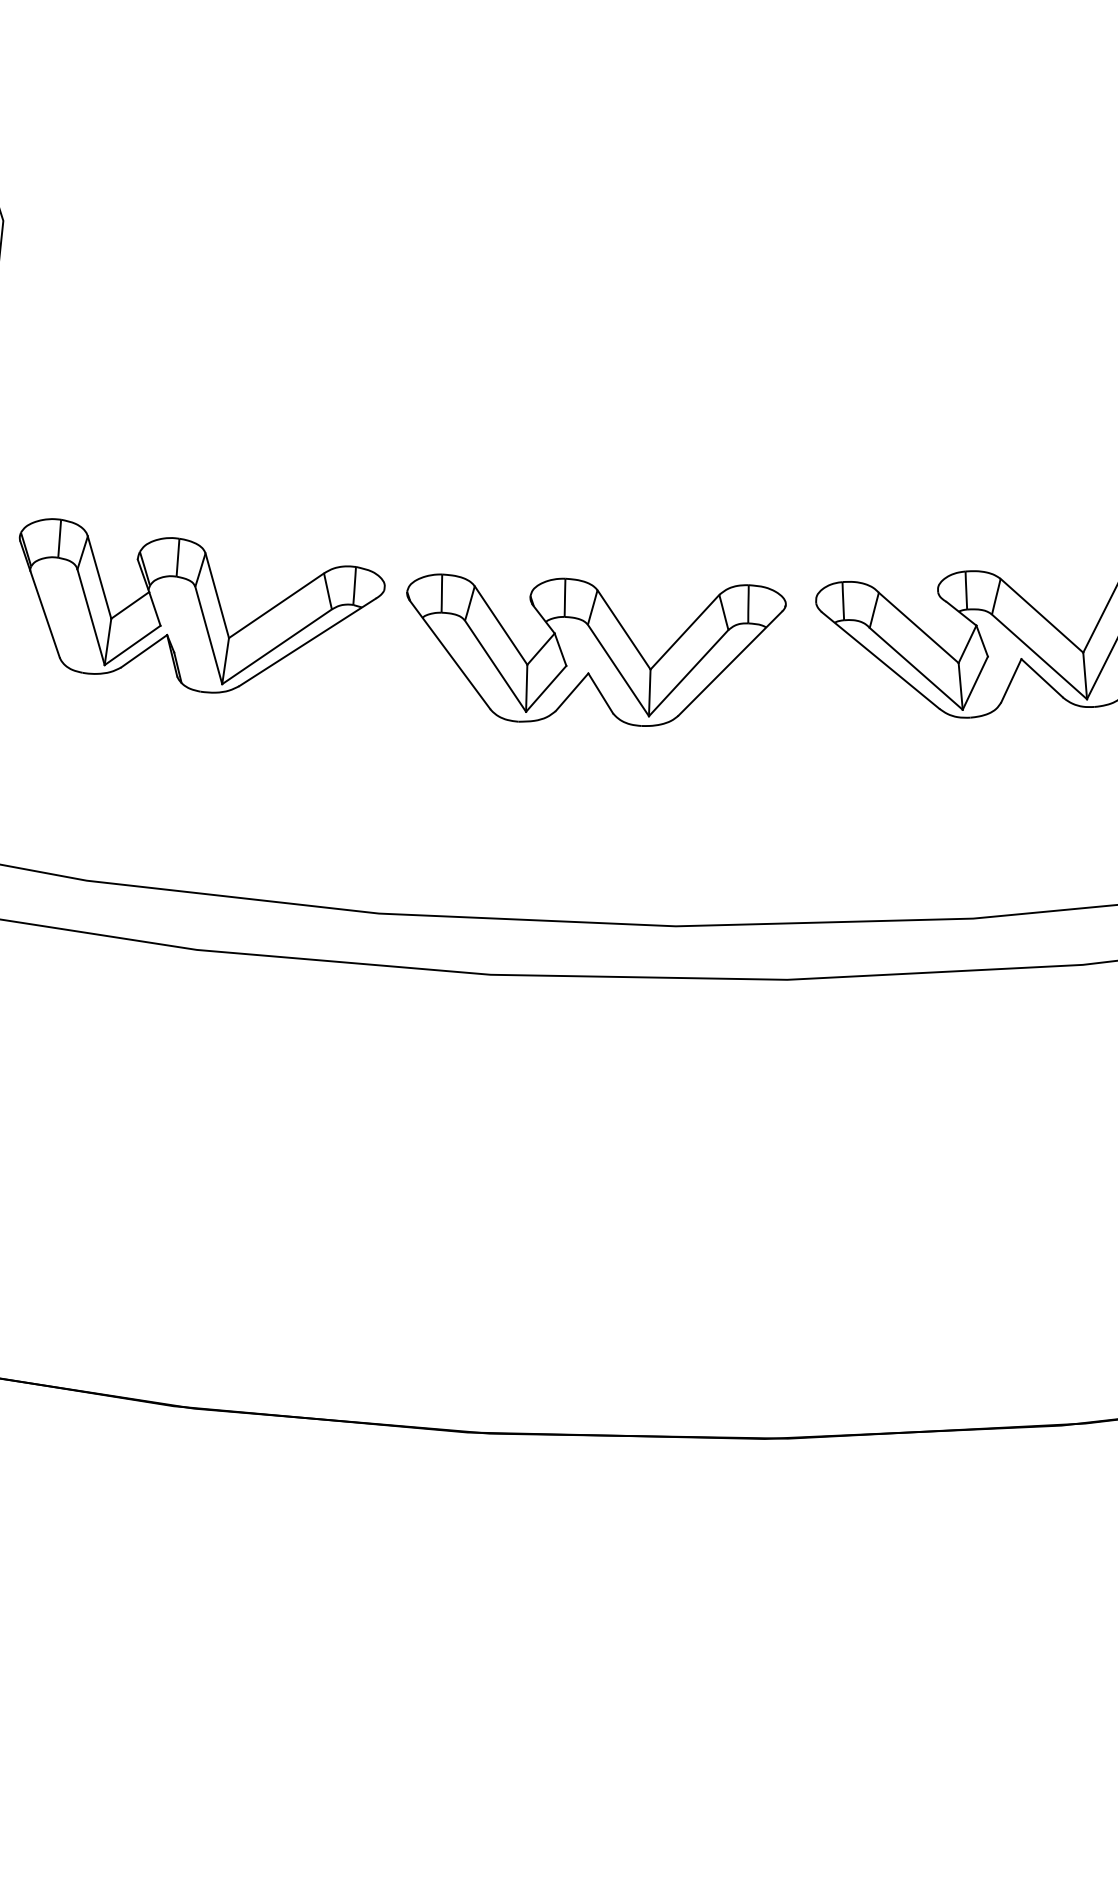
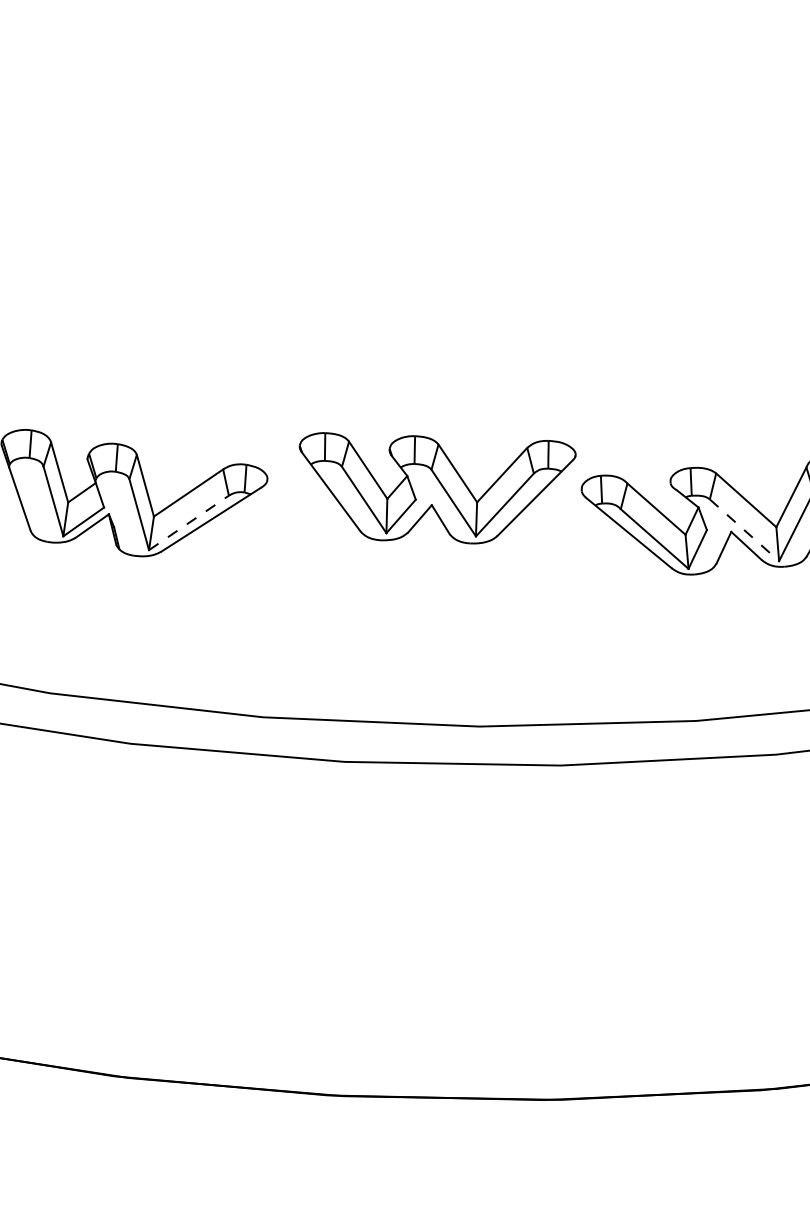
line: (277, 646) -> (189, 522), solid -> dashed
part: (596, 649) -> (437, 487), moved
line: (1039, 656) -> (744, 529), solid -> dashed

